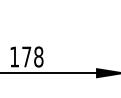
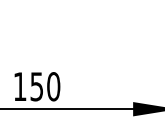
text: (32, 56) -> (44, 86), 178 -> 150

